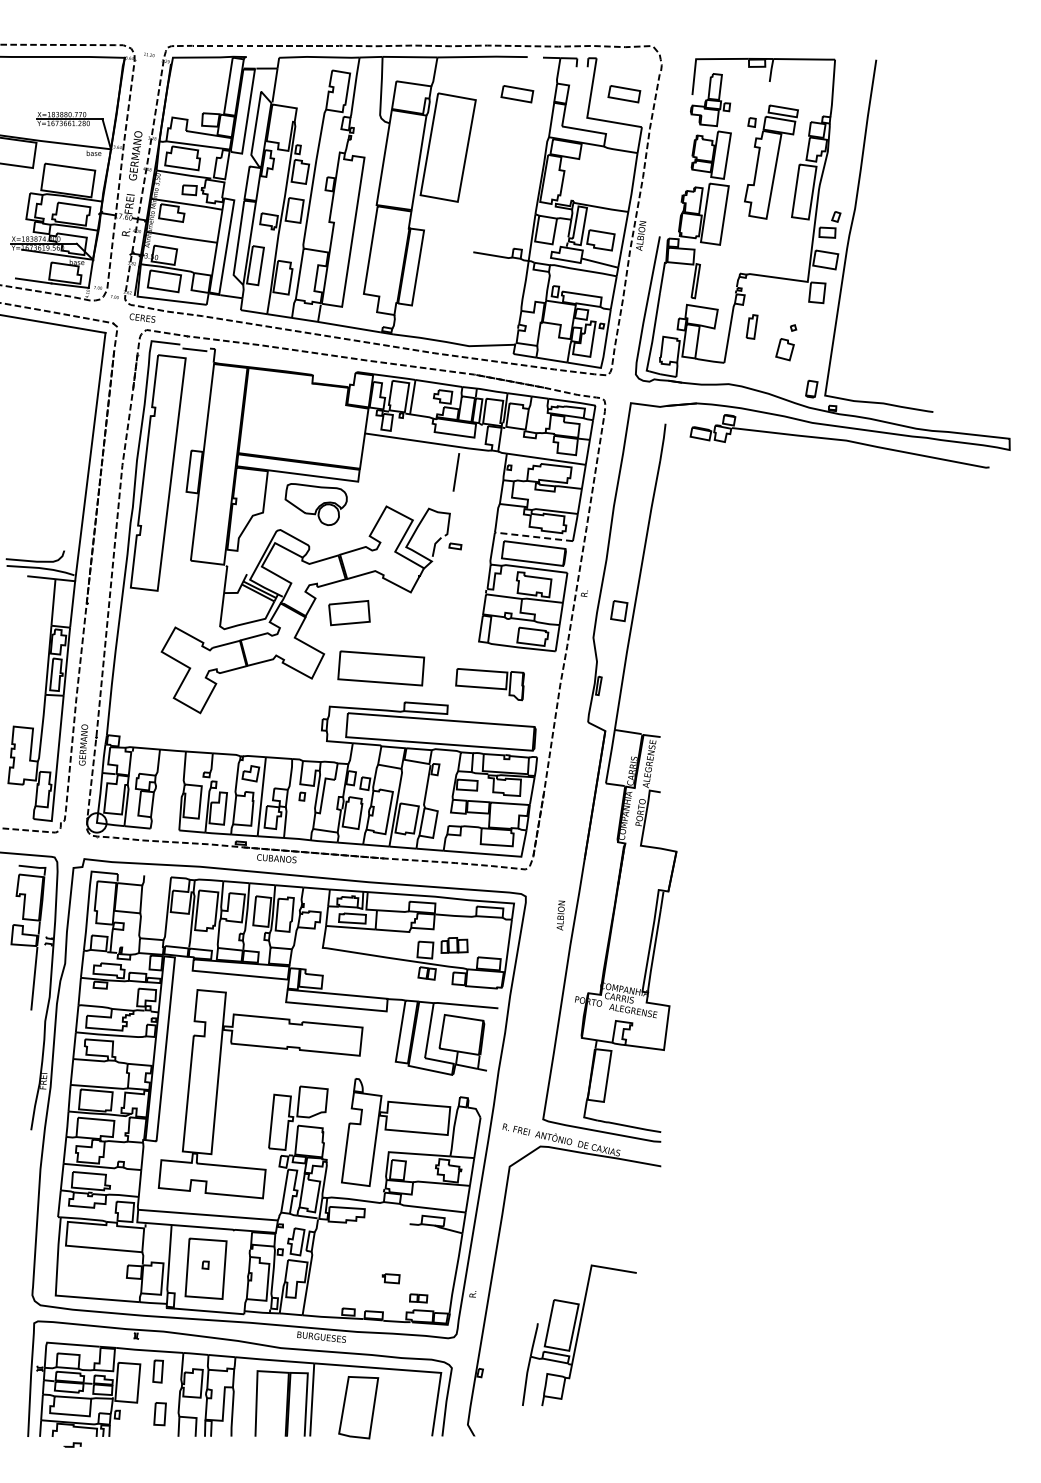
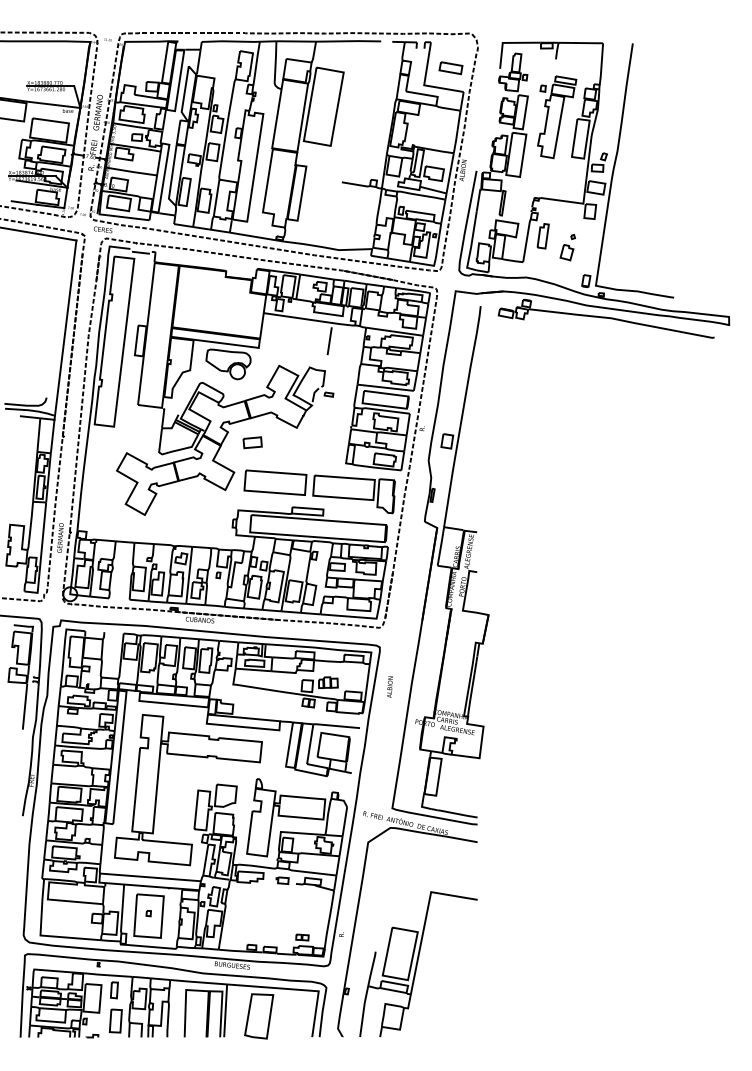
part: (517, 94) -> (373, 68), removed
part: (751, 326) -> (542, 235), size x1.43
line: (533, 536) -> (385, 387), dashed -> solid
part: (349, 612) -> (252, 442), size x0.62
part: (489, 684) -> (353, 494), size x1.67
text: (560, 915) -> (389, 687), moved
part: (390, 1278) -> (282, 880), moved
part: (579, 1335) -> (418, 964), size x1.43
part: (159, 1413) -> (115, 1020), size x1.43
curve: (72, 1444) -> (92, 1035), moved

